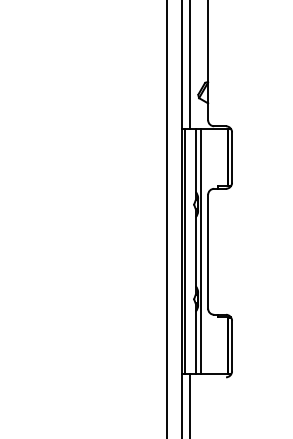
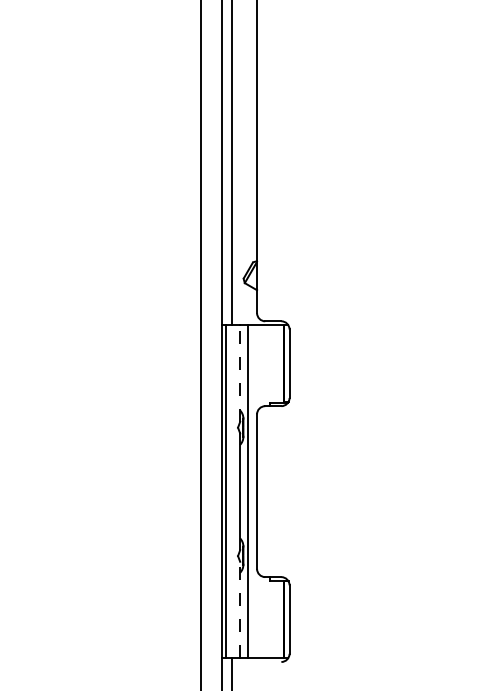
line: (195, 164) -> (240, 373), solid -> dashed
line: (195, 338) -> (240, 609), solid -> dashed

